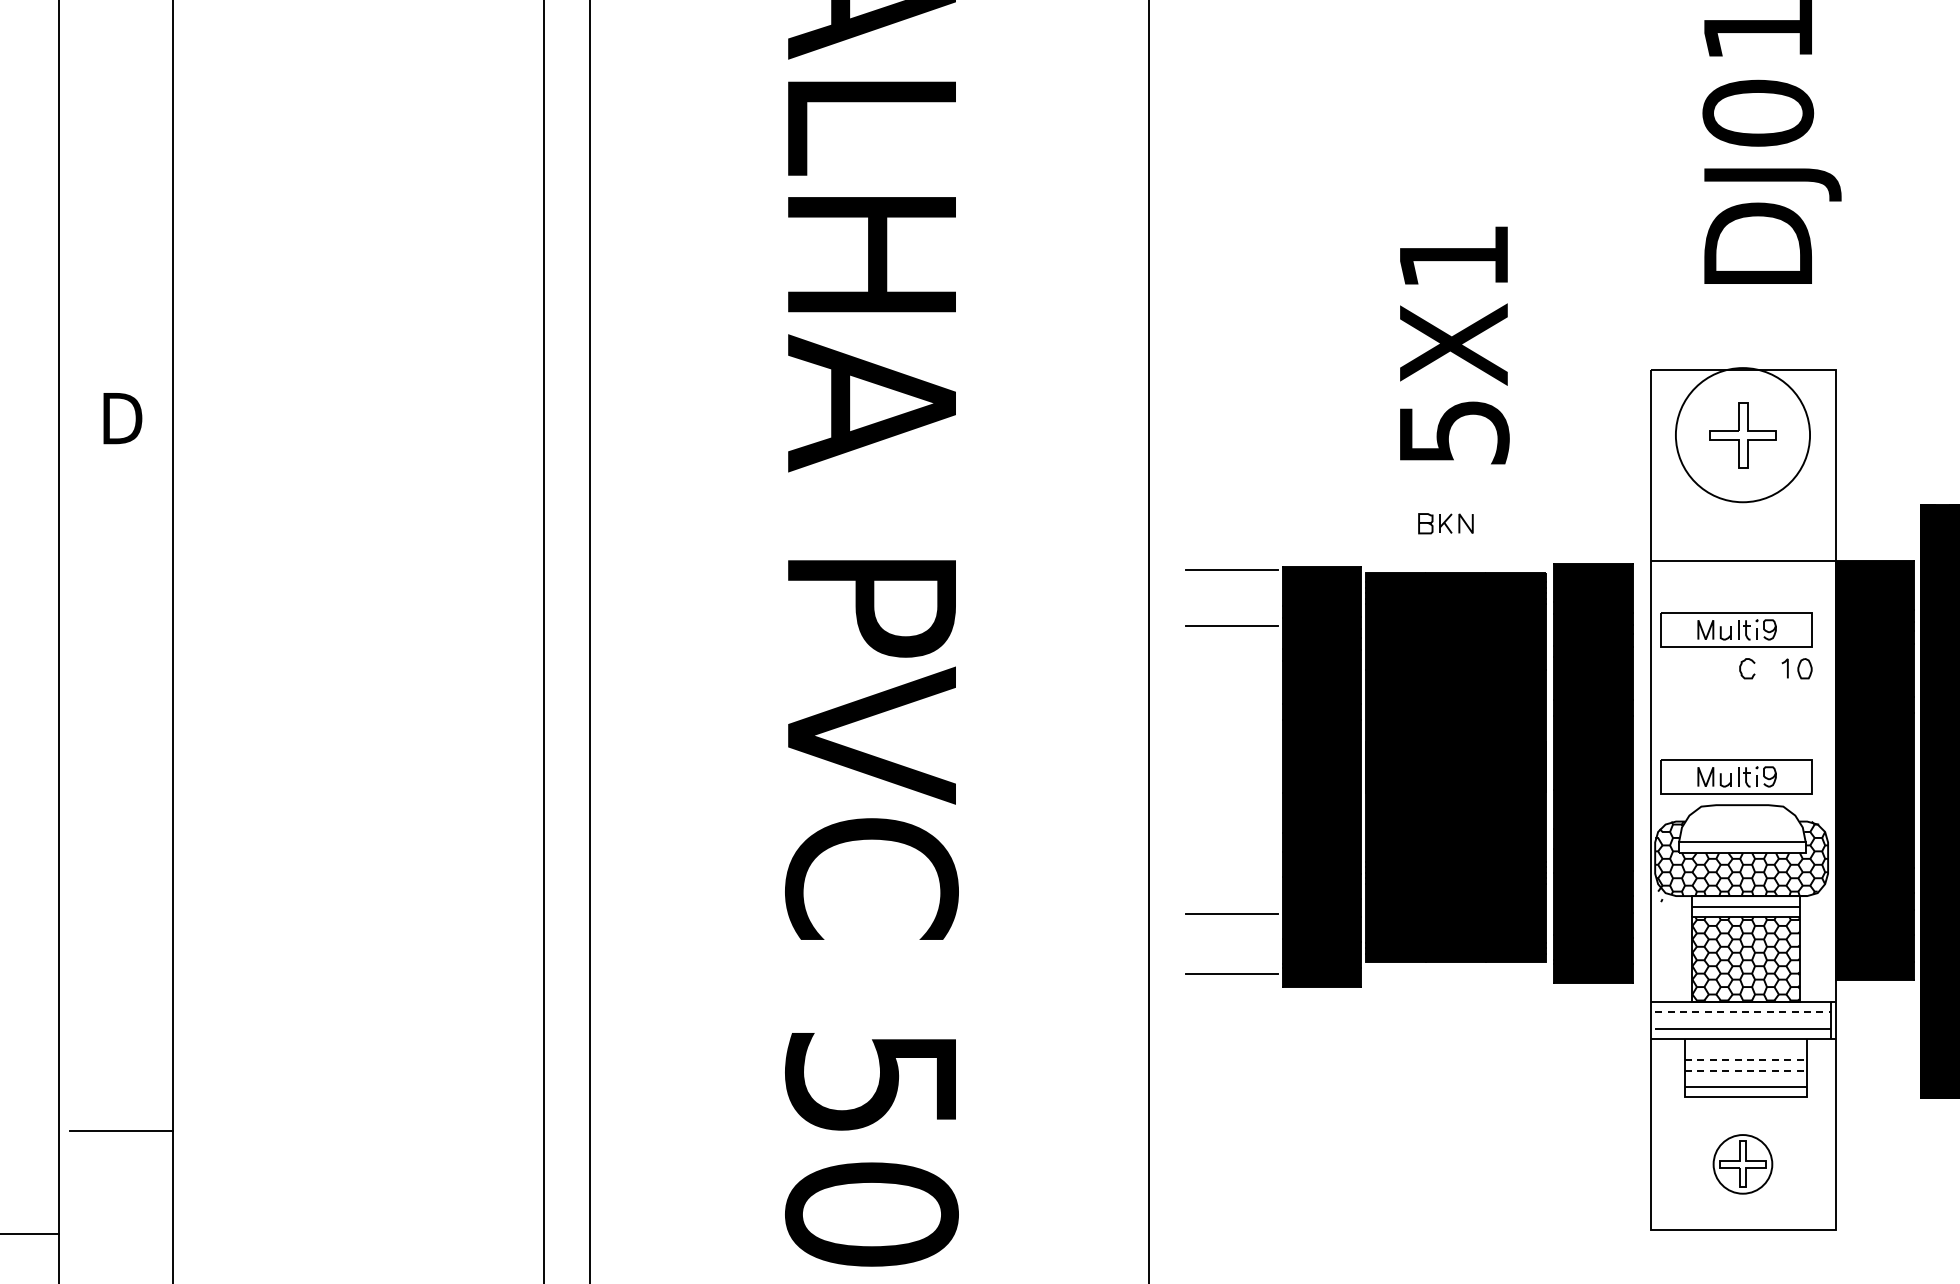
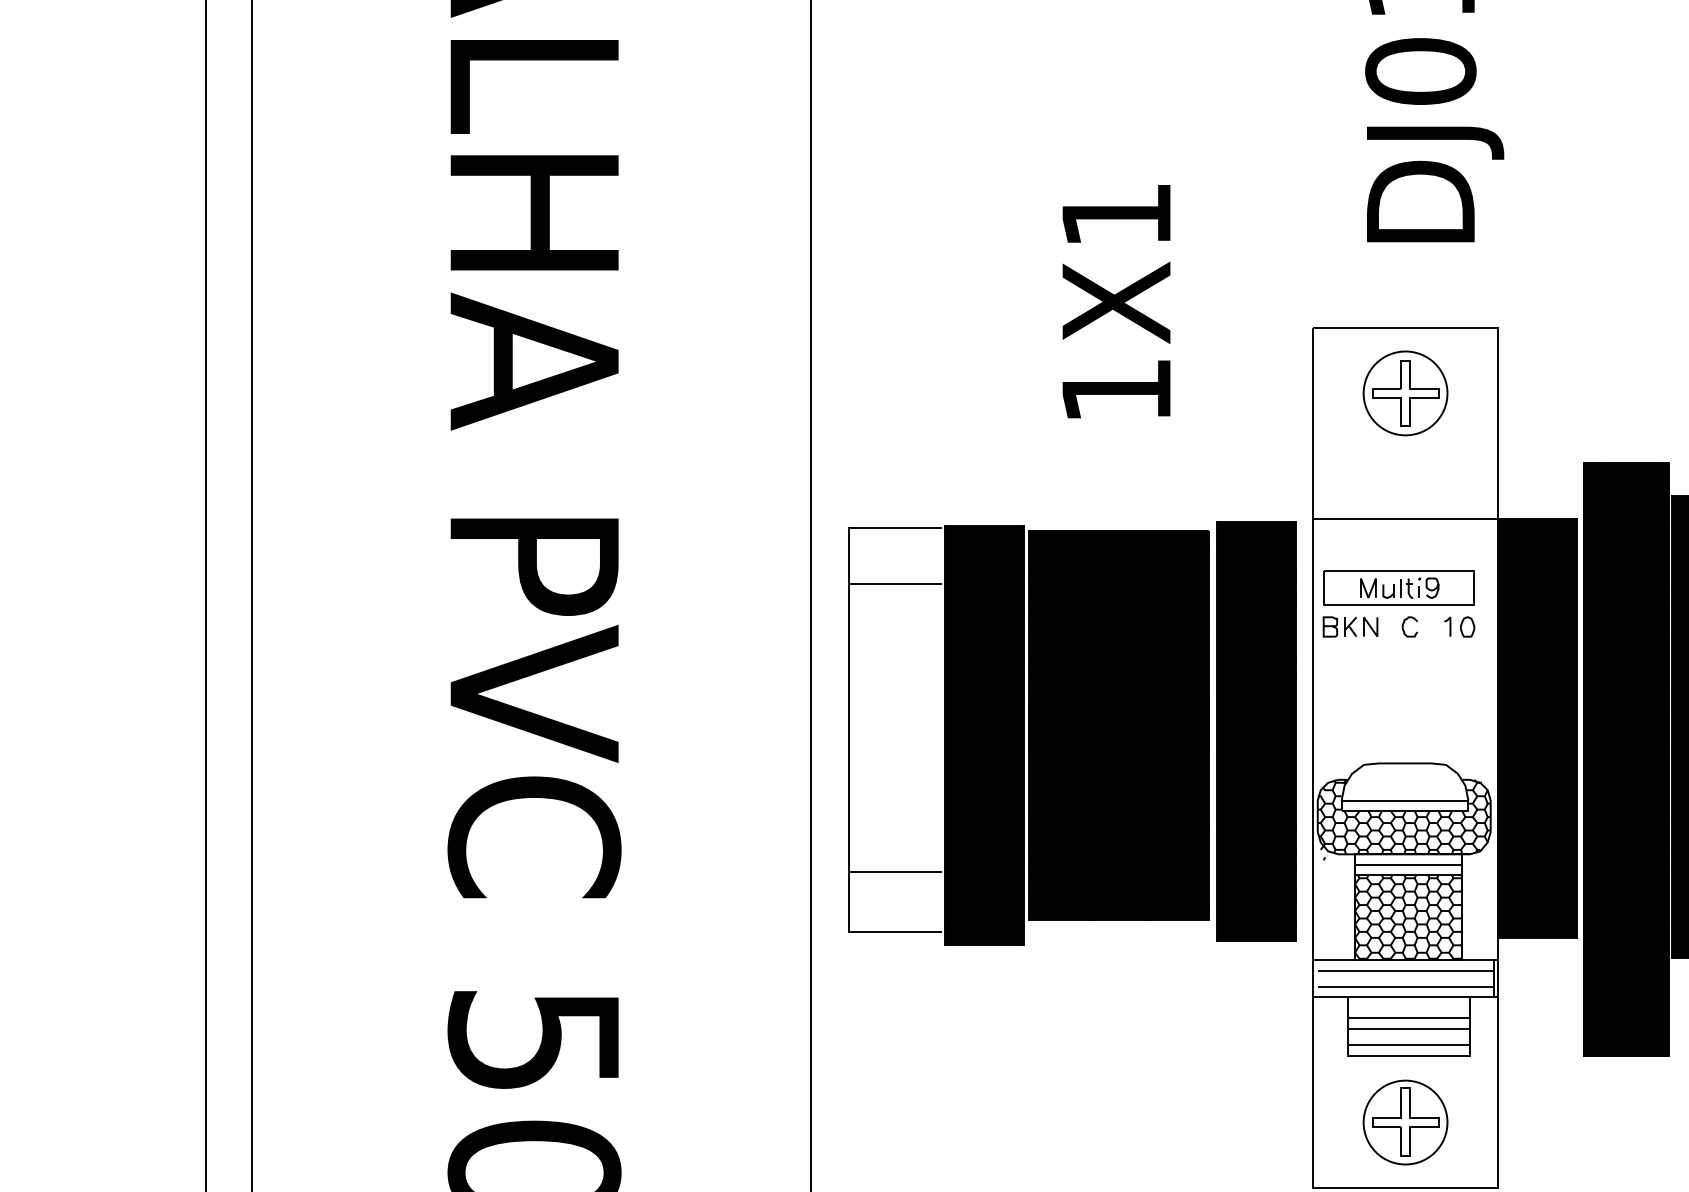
text: (1454, 432) -> (1117, 390), 5X1 -> 1X1
circle: (1742, 435) -> (1405, 393), size x0.62
part: (1445, 523) -> (1350, 626), moved
line: (1186, 772) -> (849, 730), added
part: (1736, 776) -> (1399, 734), removed
line: (1743, 1012) -> (1406, 970), dashed -> solid
line: (1746, 1060) -> (1409, 1018), dashed -> solid
line: (1746, 1070) -> (1409, 1028), dashed -> solid
part: (1742, 1164) -> (1405, 1122), size x1.43

